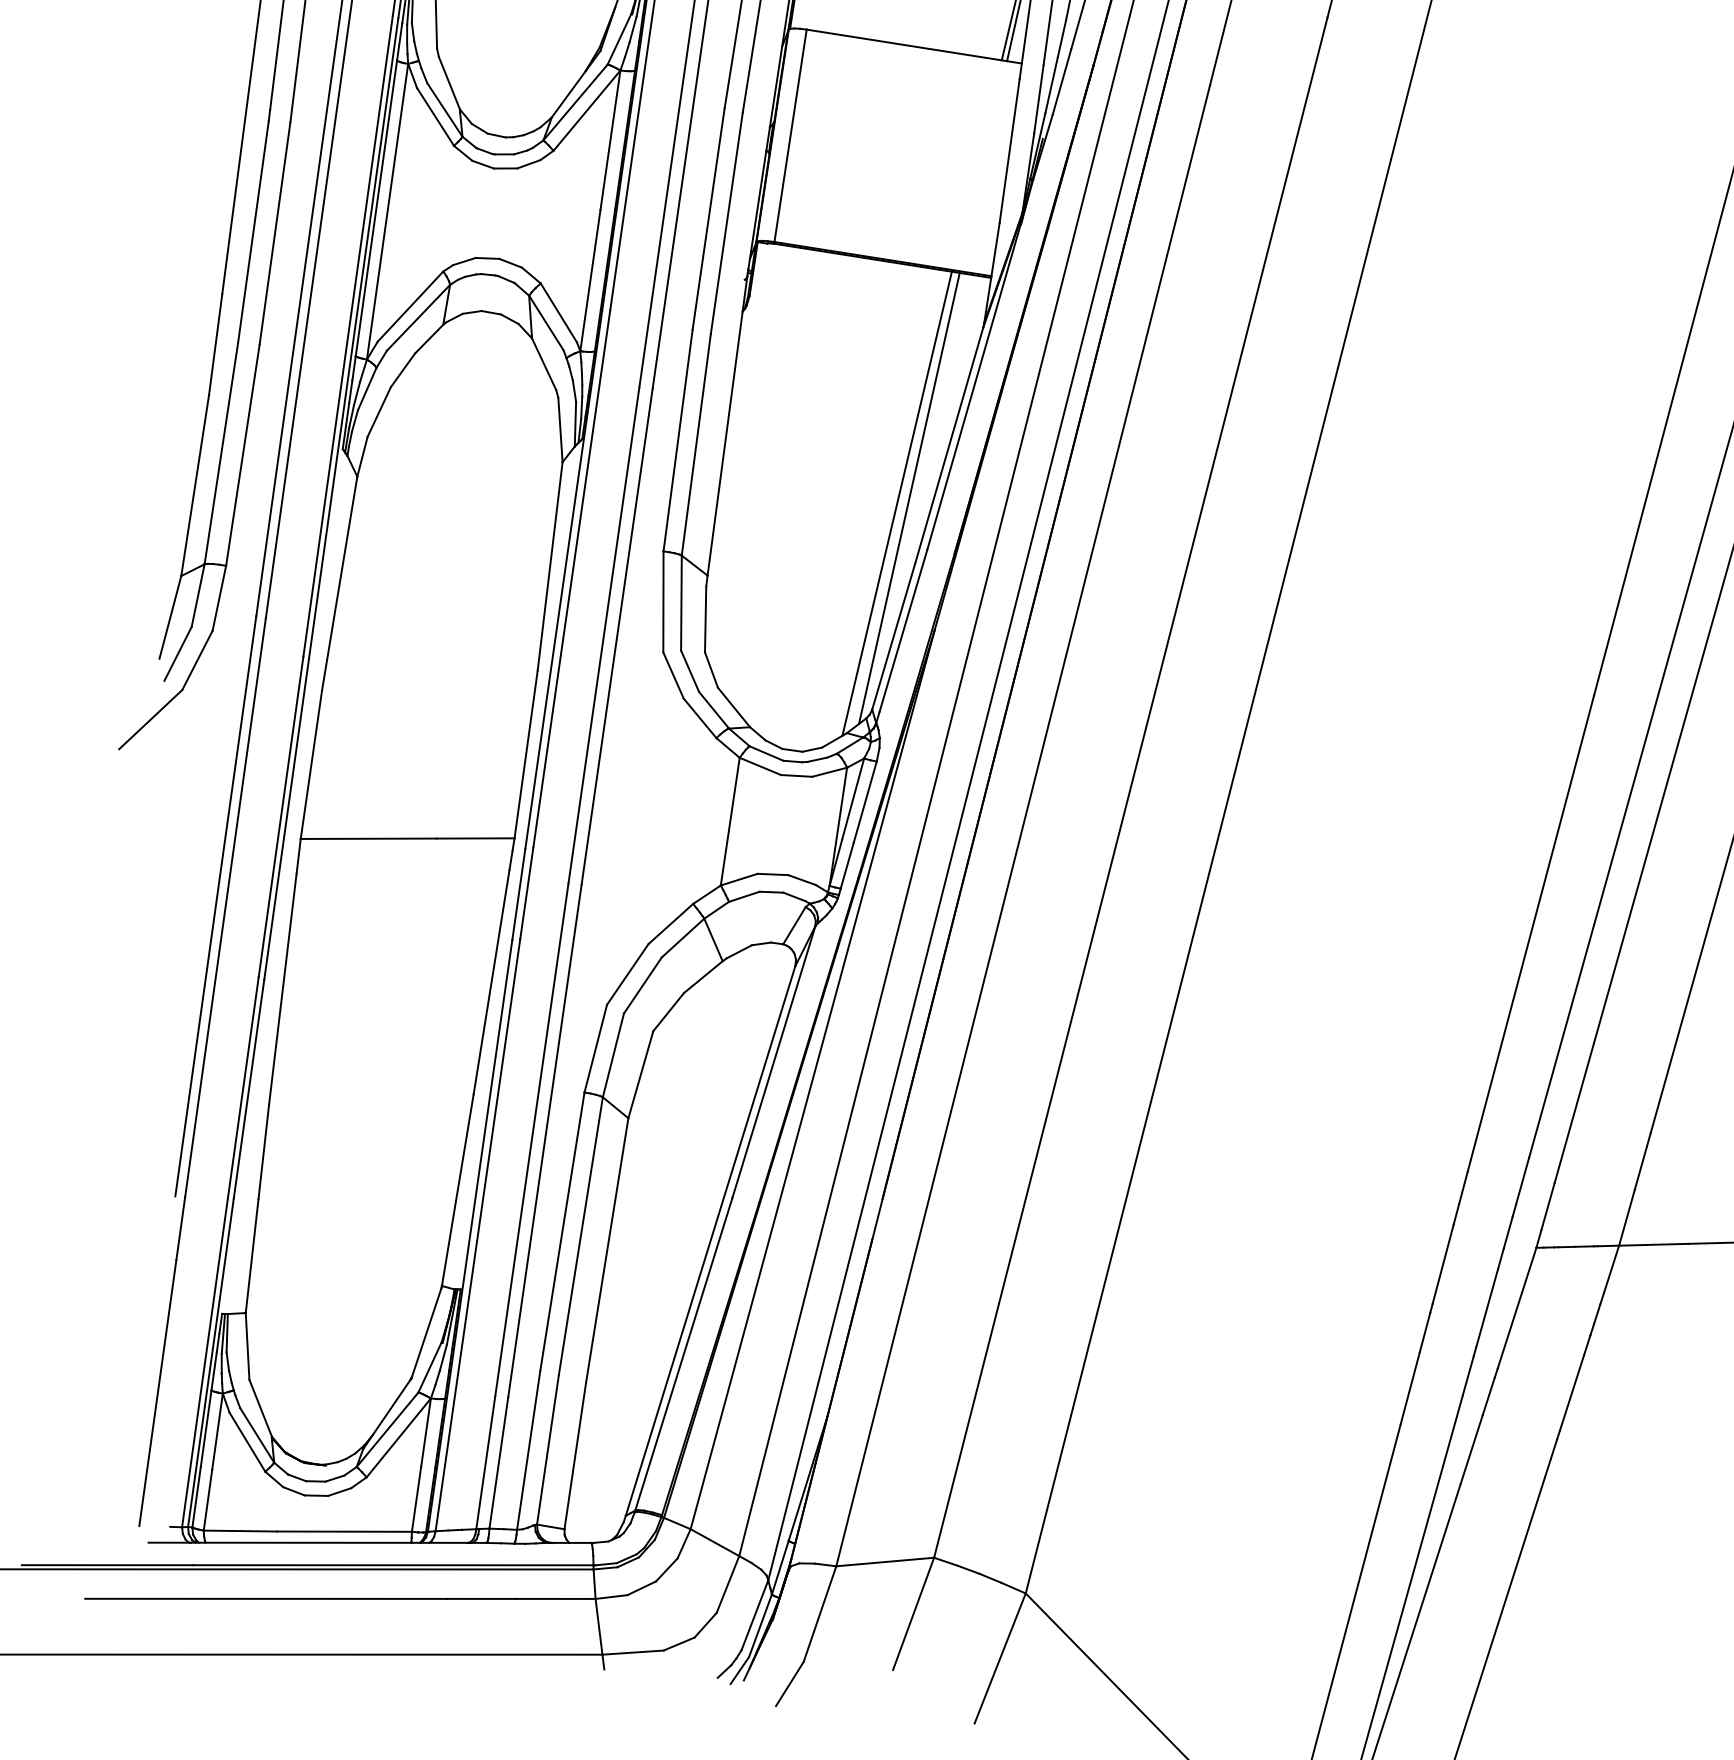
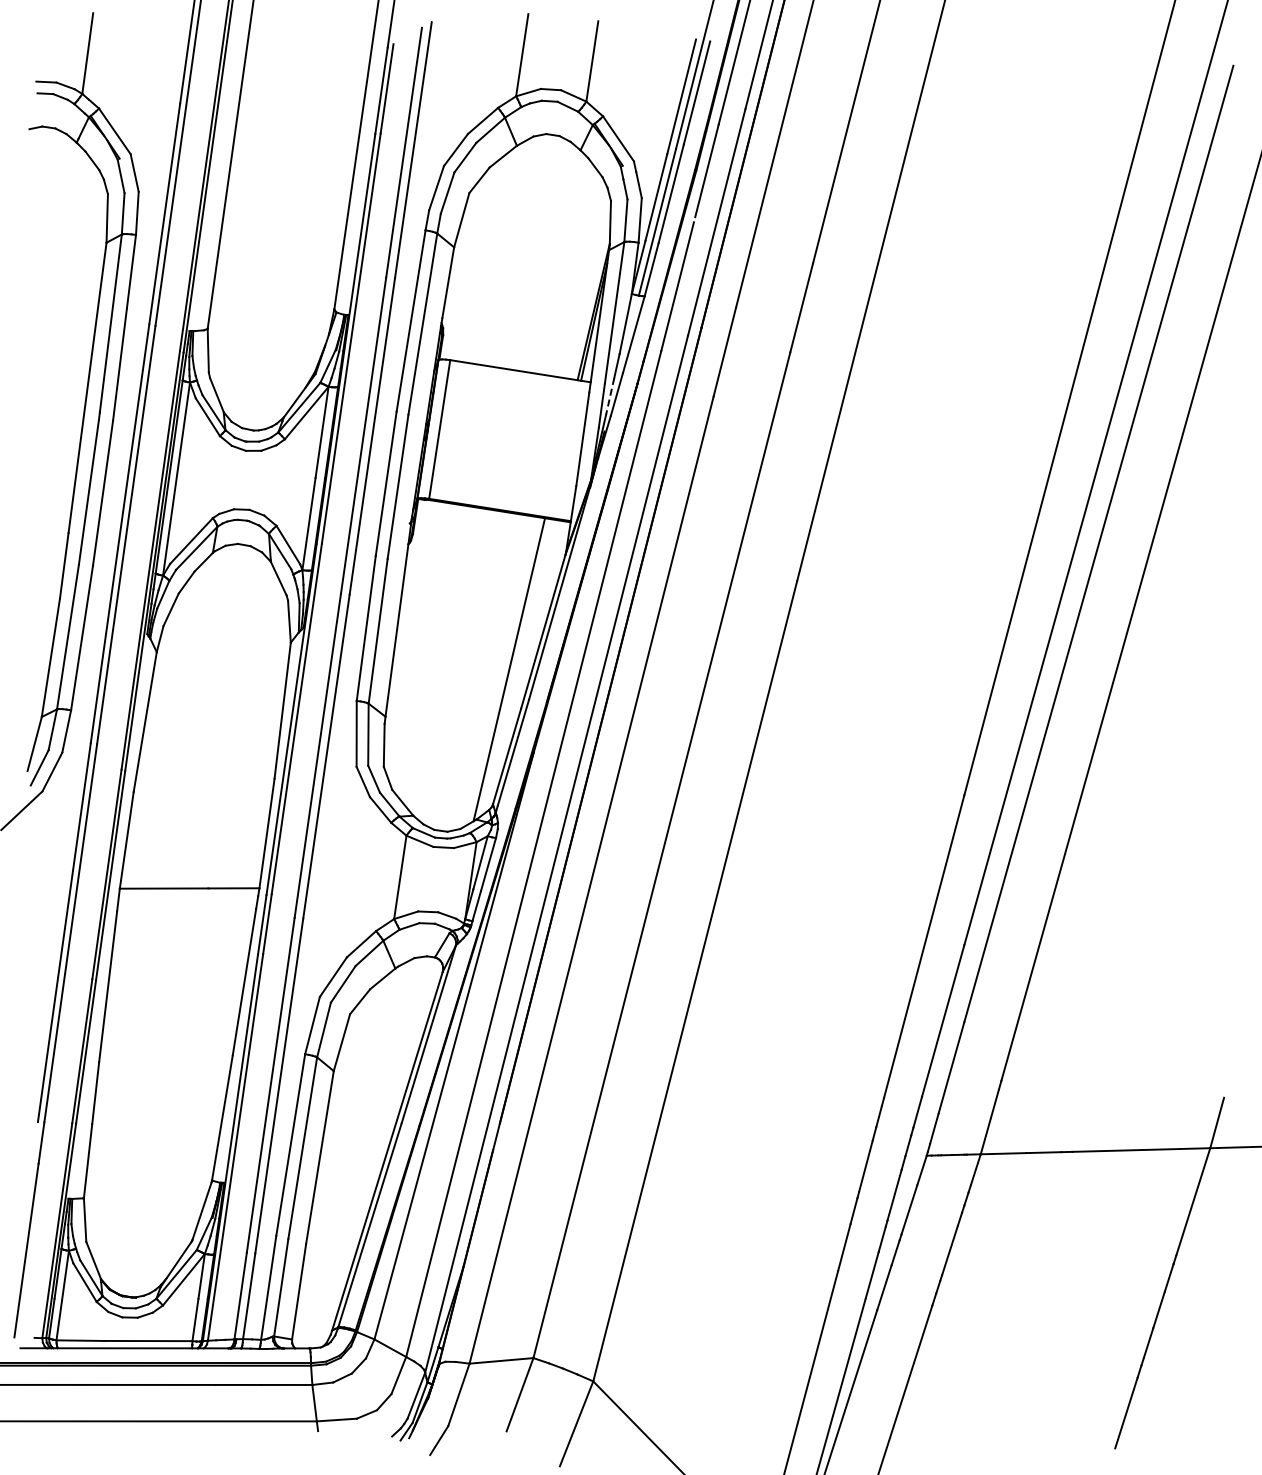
line: (1052, 85) -> (610, 396), solid -> dashed
line: (909, 498) -> (517, 666), removed

